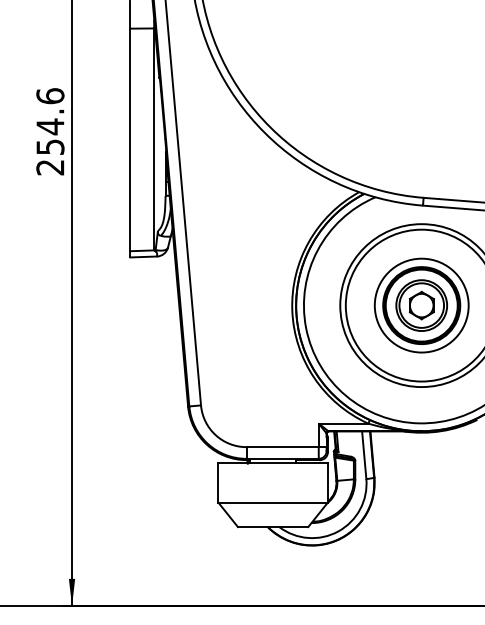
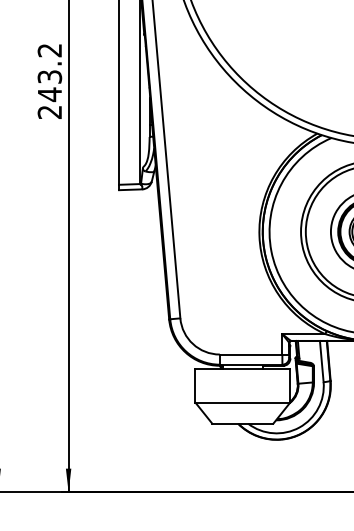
text: (50, 121) -> (49, 72), 254.6 -> 243.2

